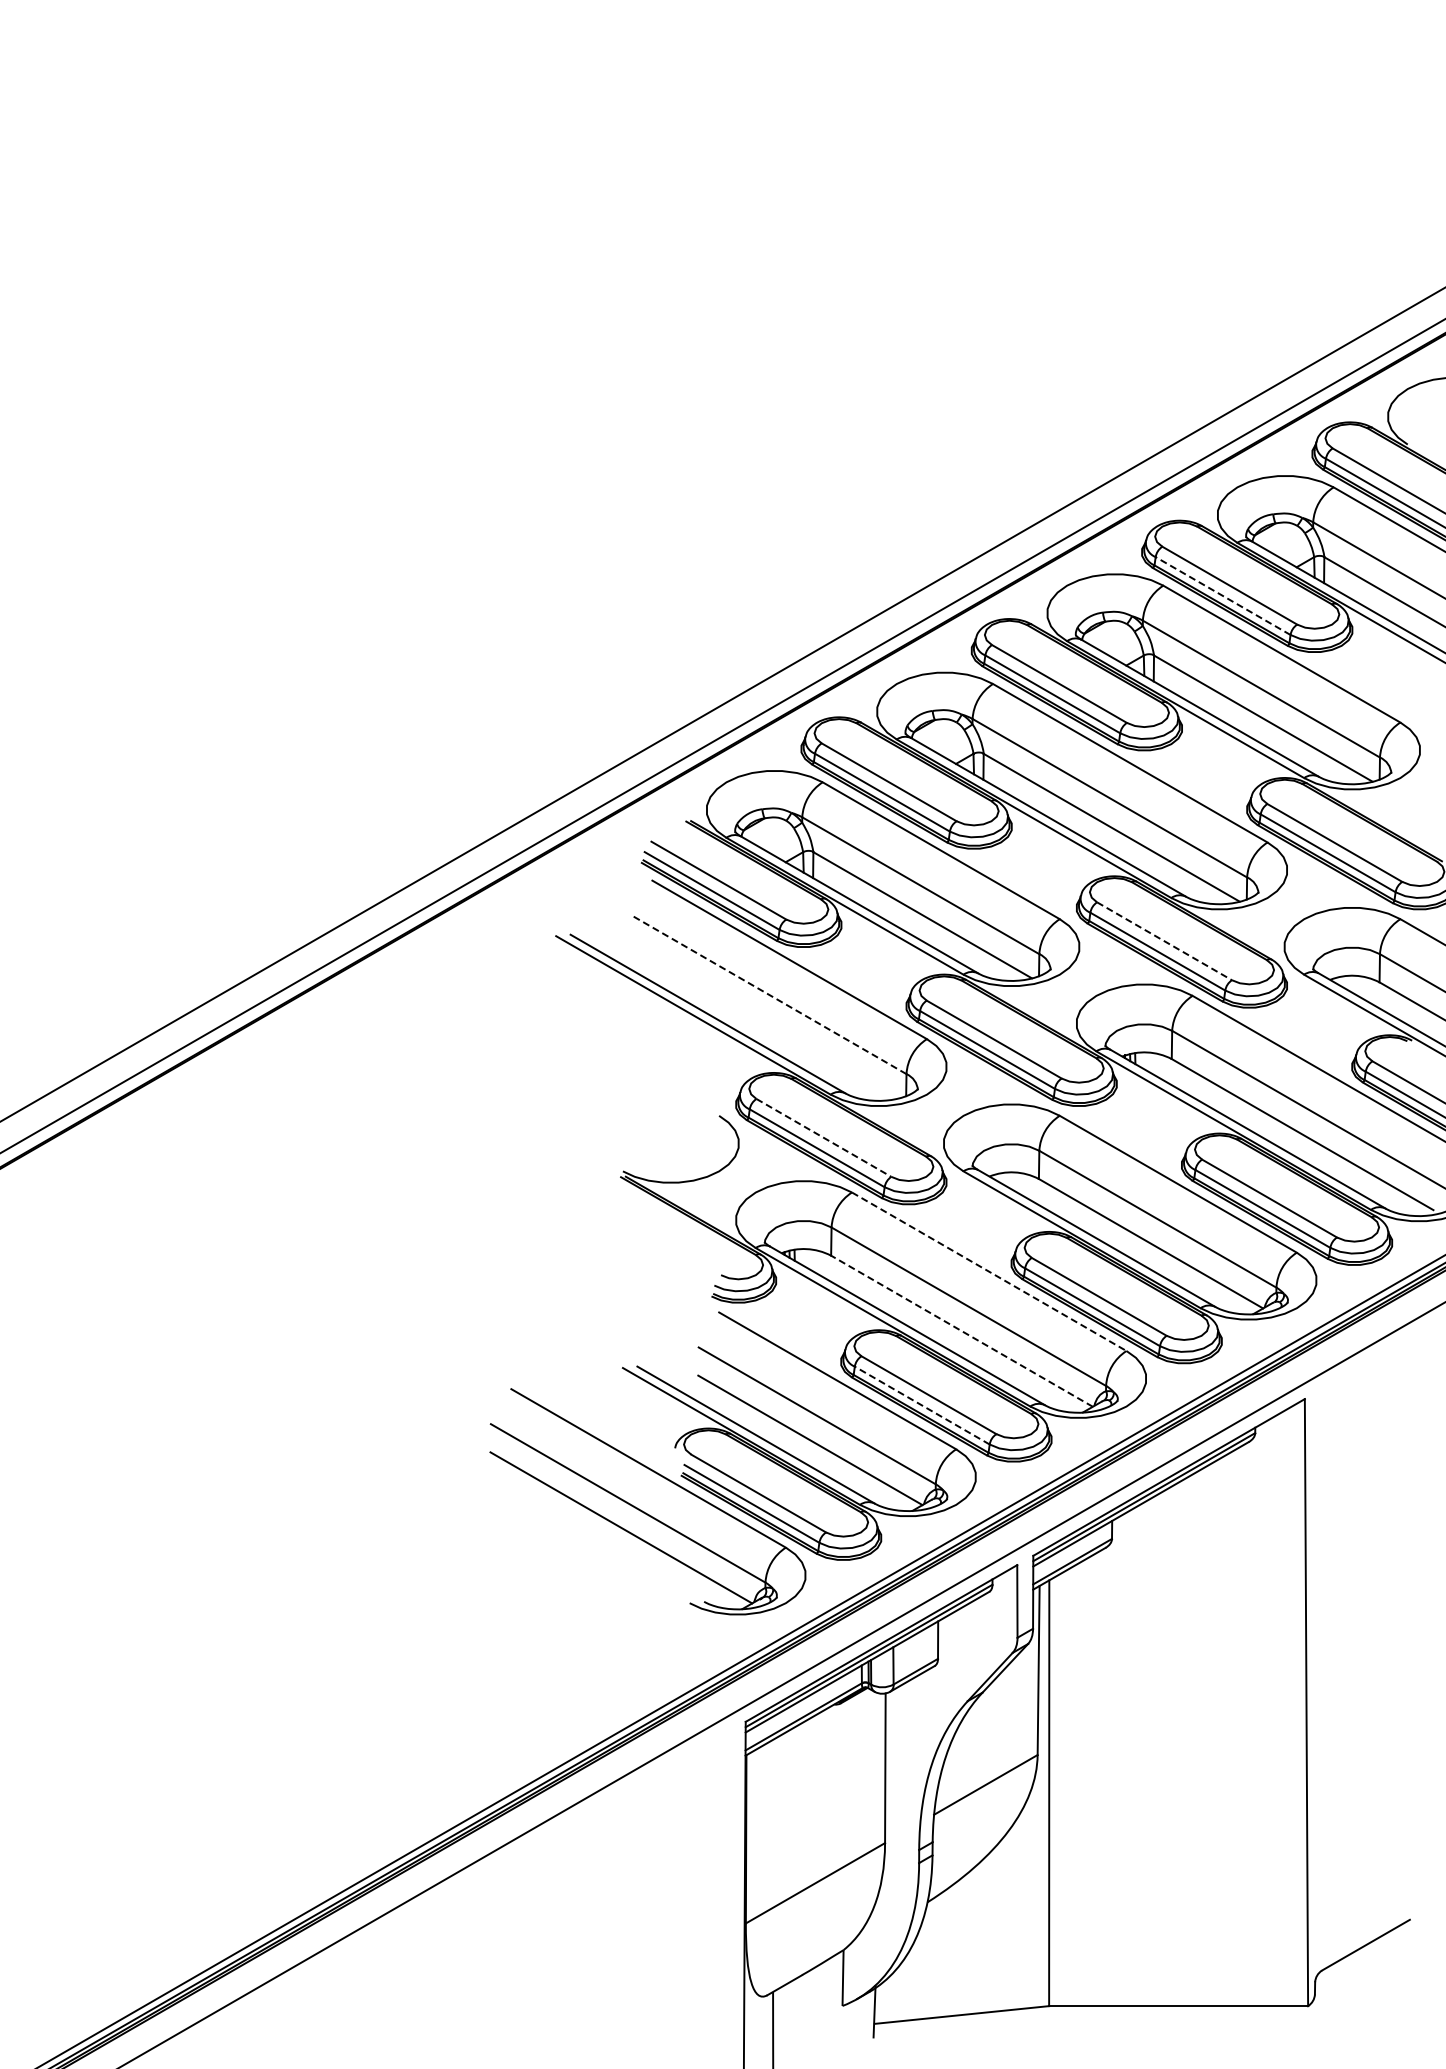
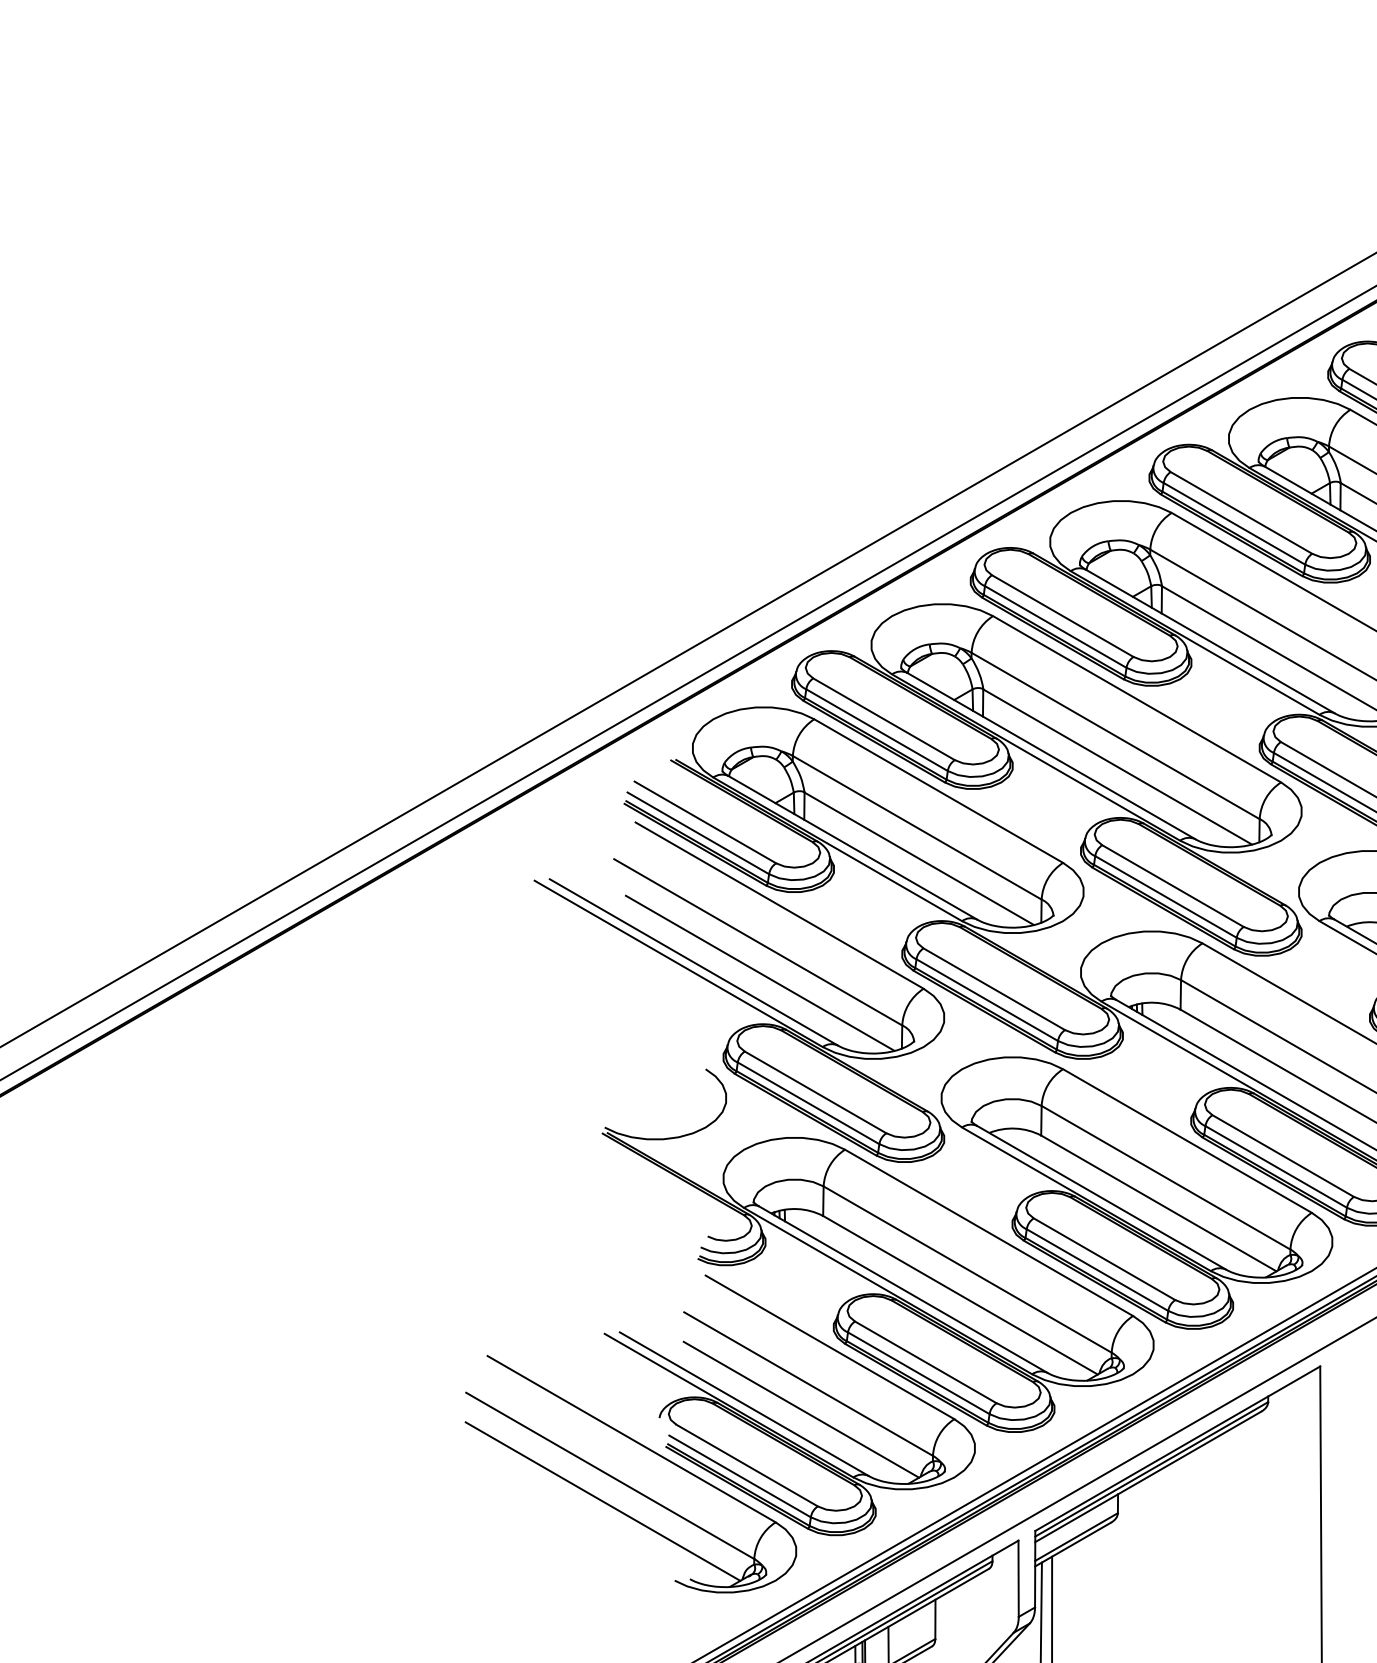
line: (1223, 596) -> (1234, 524), dashed -> solid
line: (1164, 941) -> (1172, 886), dashed -> solid
line: (769, 994) -> (758, 941), dashed -> solid
line: (771, 1024) -> (760, 973), added
line: (823, 1137) -> (815, 1091), dashed -> solid
line: (989, 1271) -> (989, 1232), dashed -> solid
line: (961, 1330) -> (959, 1294), dashed -> solid
line: (922, 1405) -> (919, 1373), dashed -> solid

